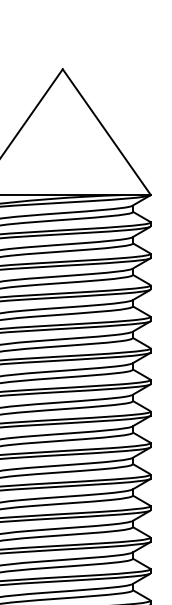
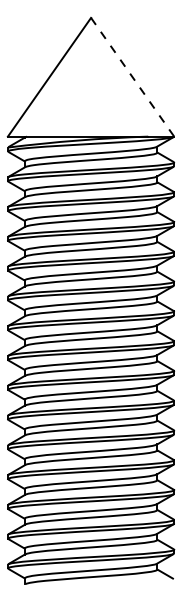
line: (106, 132) -> (132, 77), solid -> dashed

